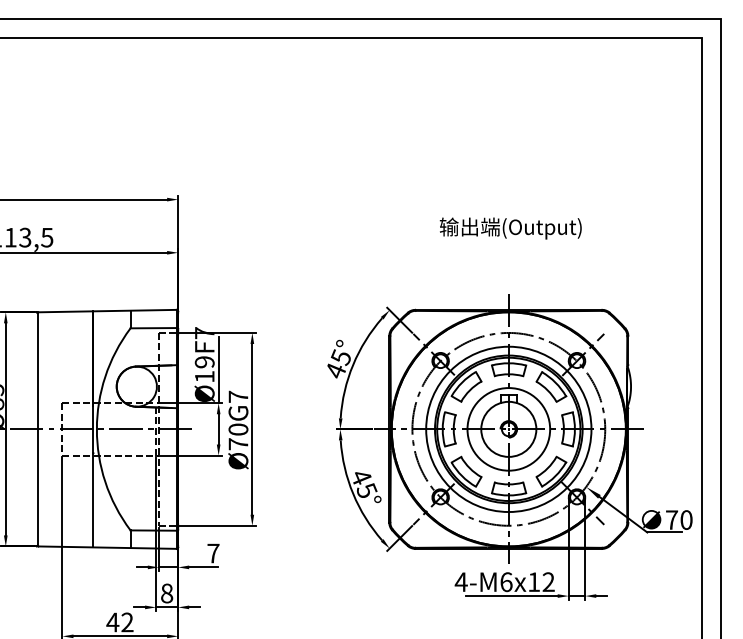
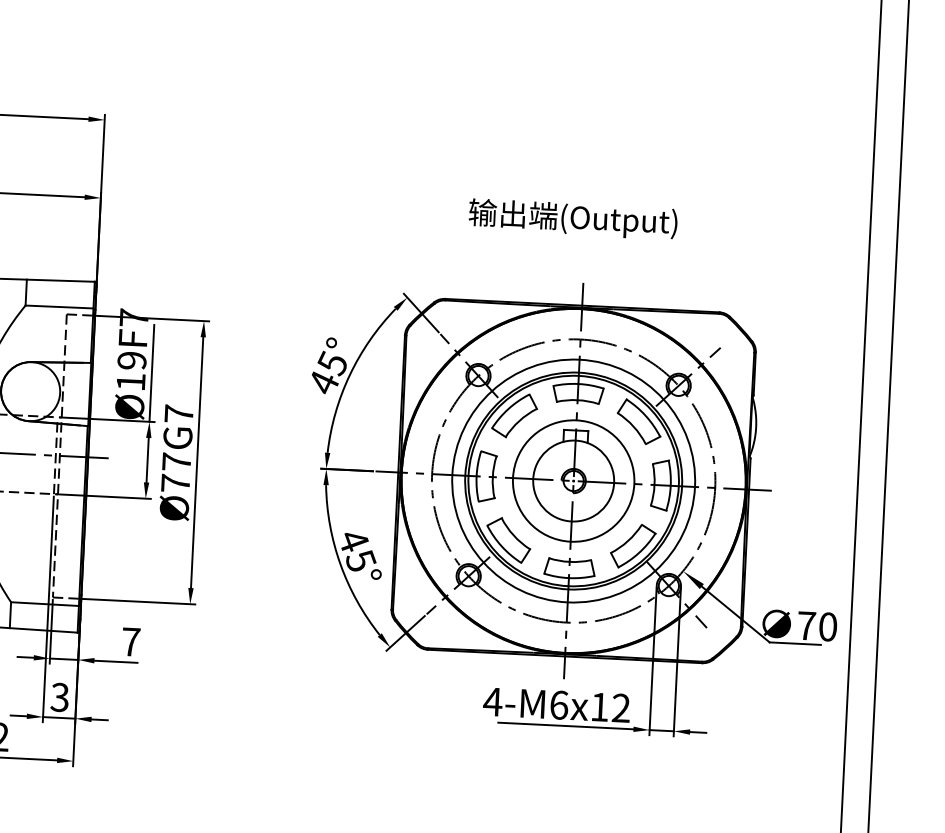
text: (510, 228) -> (572, 219), moved
text: (238, 429) -> (176, 461), Ø70G7 -> Ø77G7
text: (166, 593) -> (59, 697), 8 -> 3

